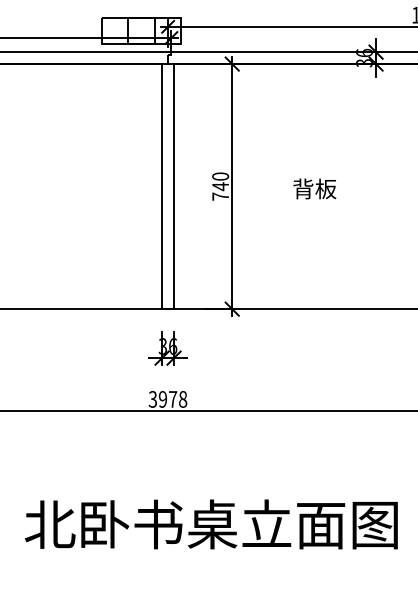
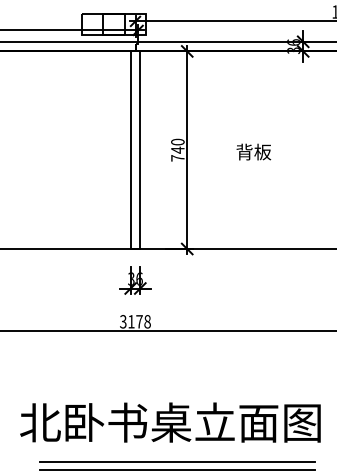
text: (162, 398) -> (131, 321), 3978 -> 3178
line: (219, 573) -> (176, 462), added
line: (219, 582) -> (176, 469), added

